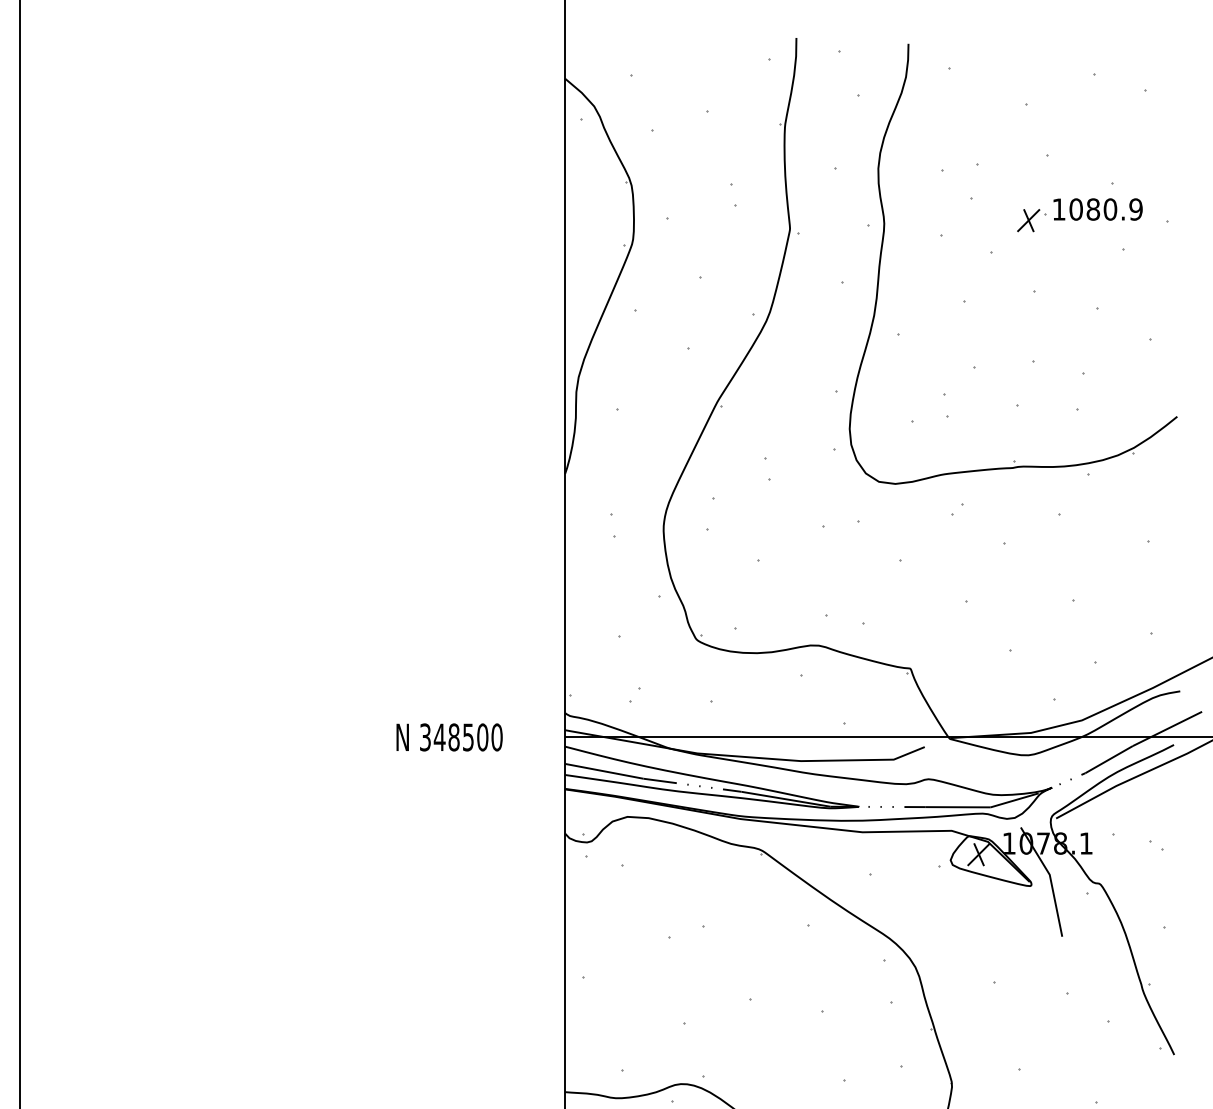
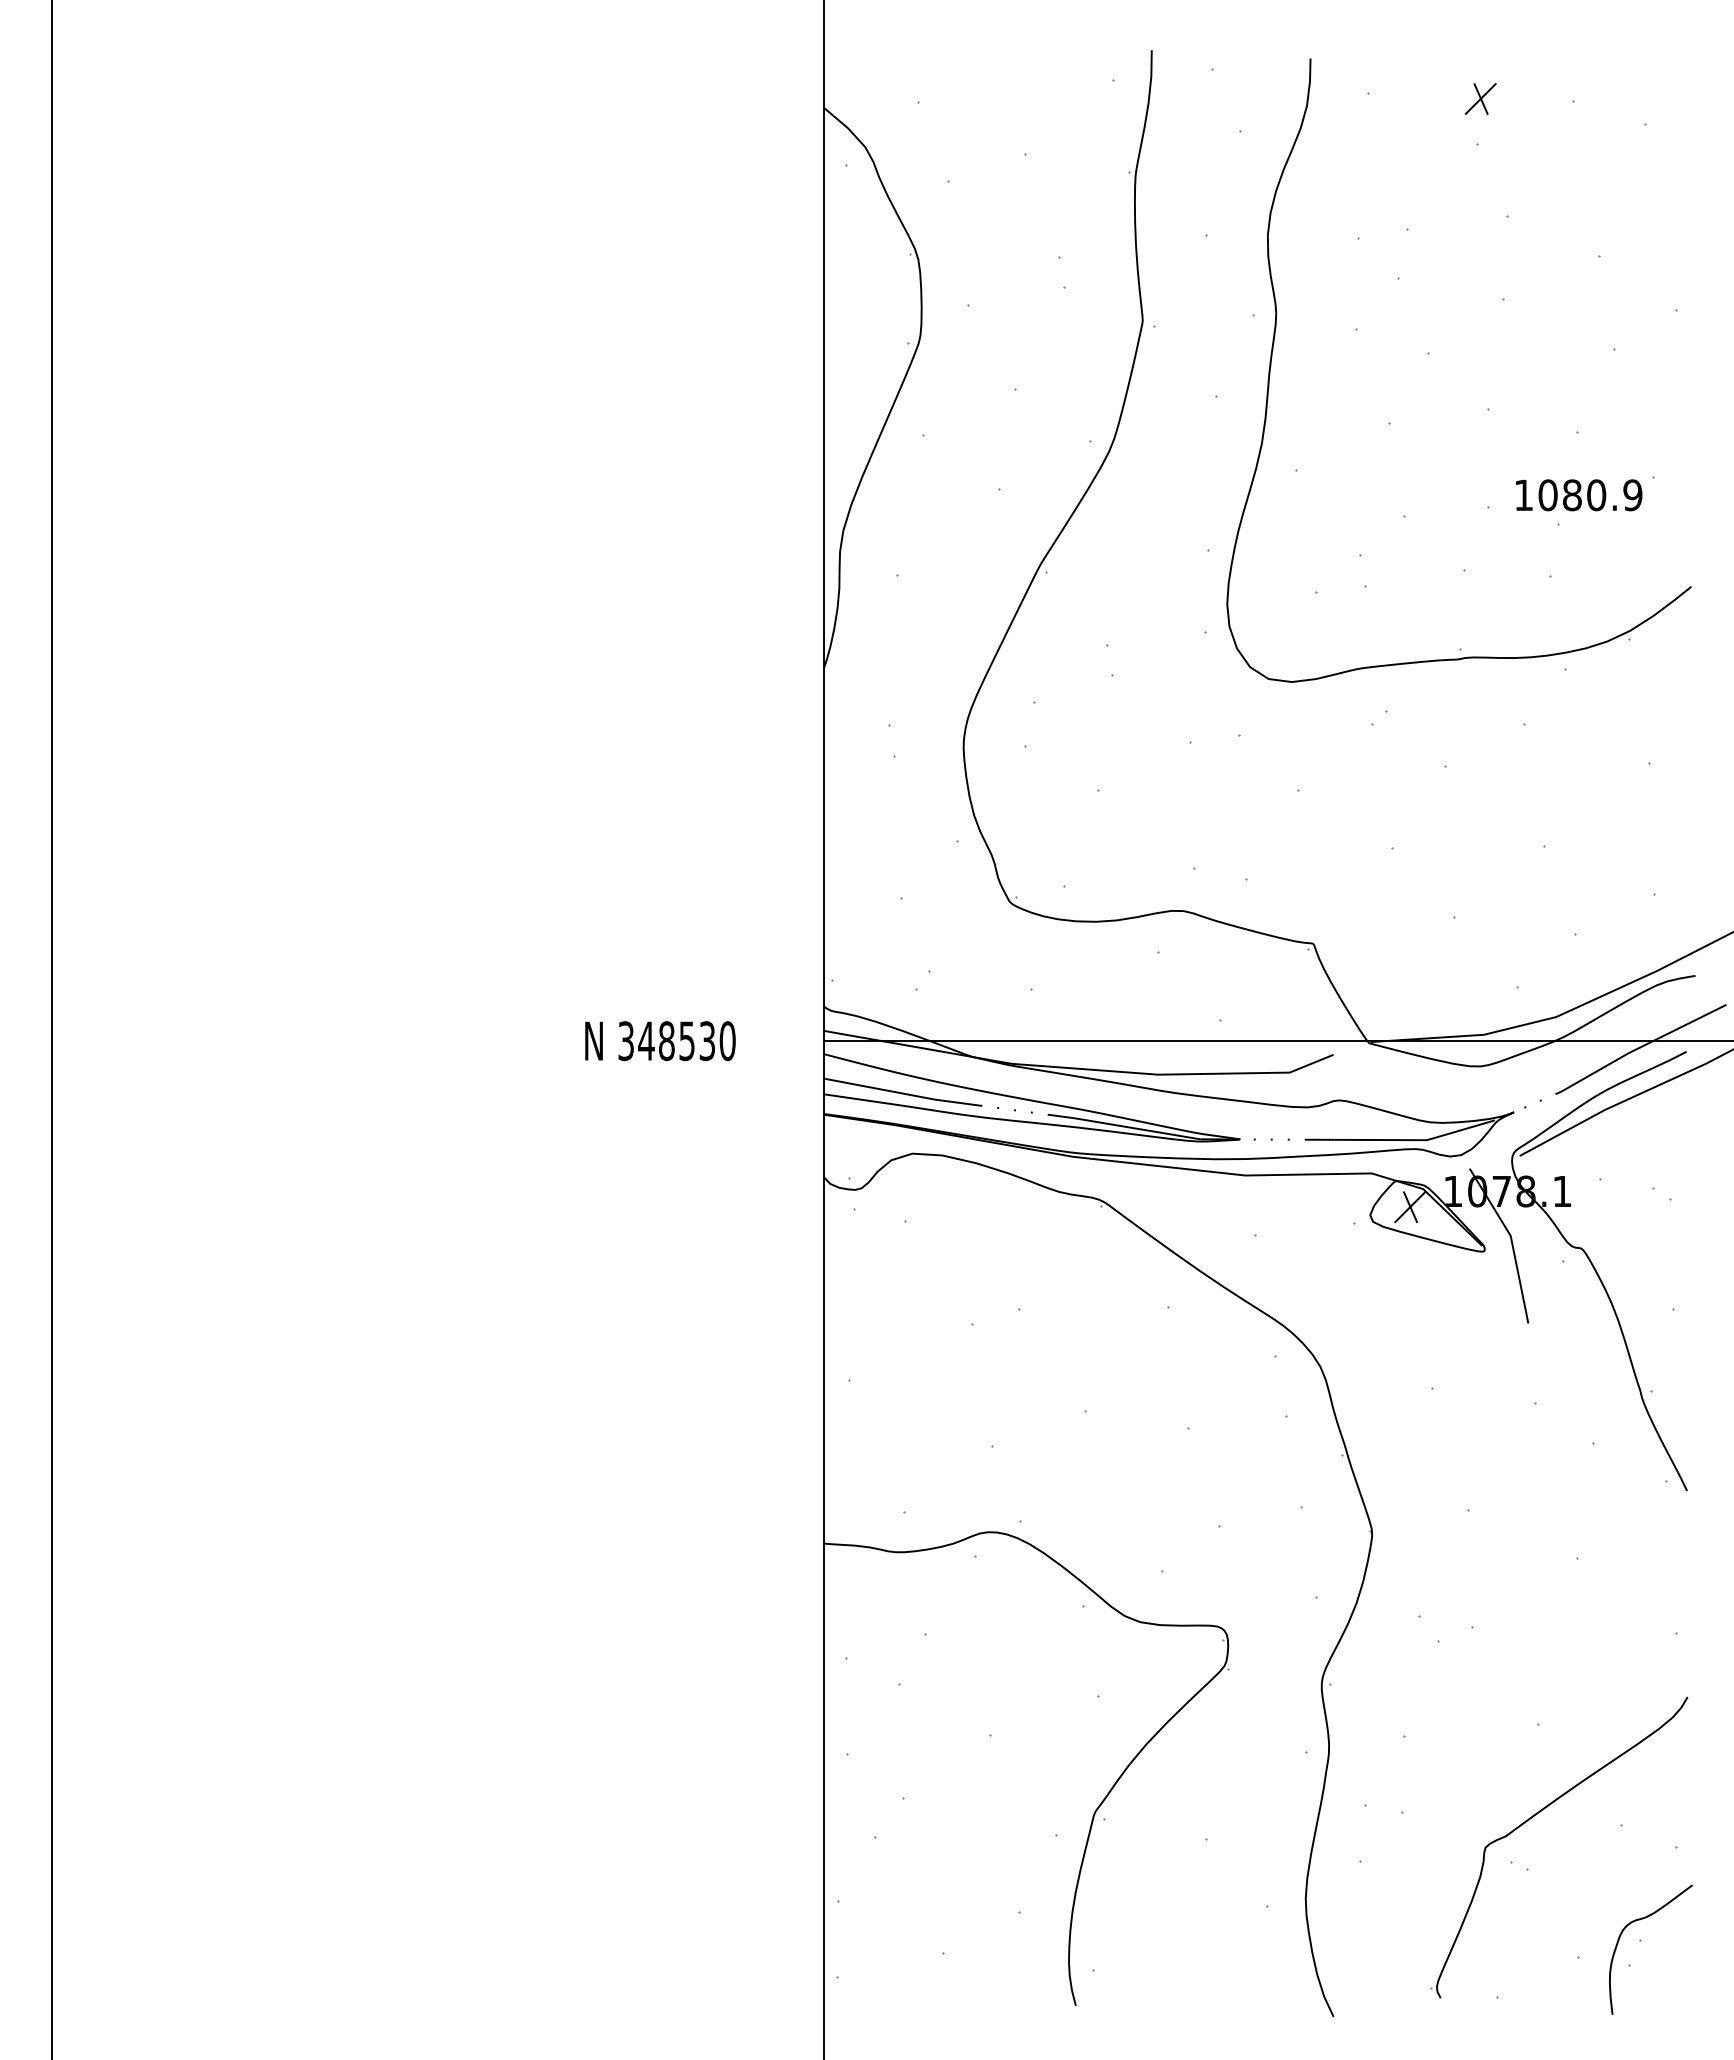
text: (1098, 209) -> (1579, 495), moved
part: (1028, 220) -> (1480, 98), moved
text: (482, 737) -> (707, 1041), 348500 -> 348530

